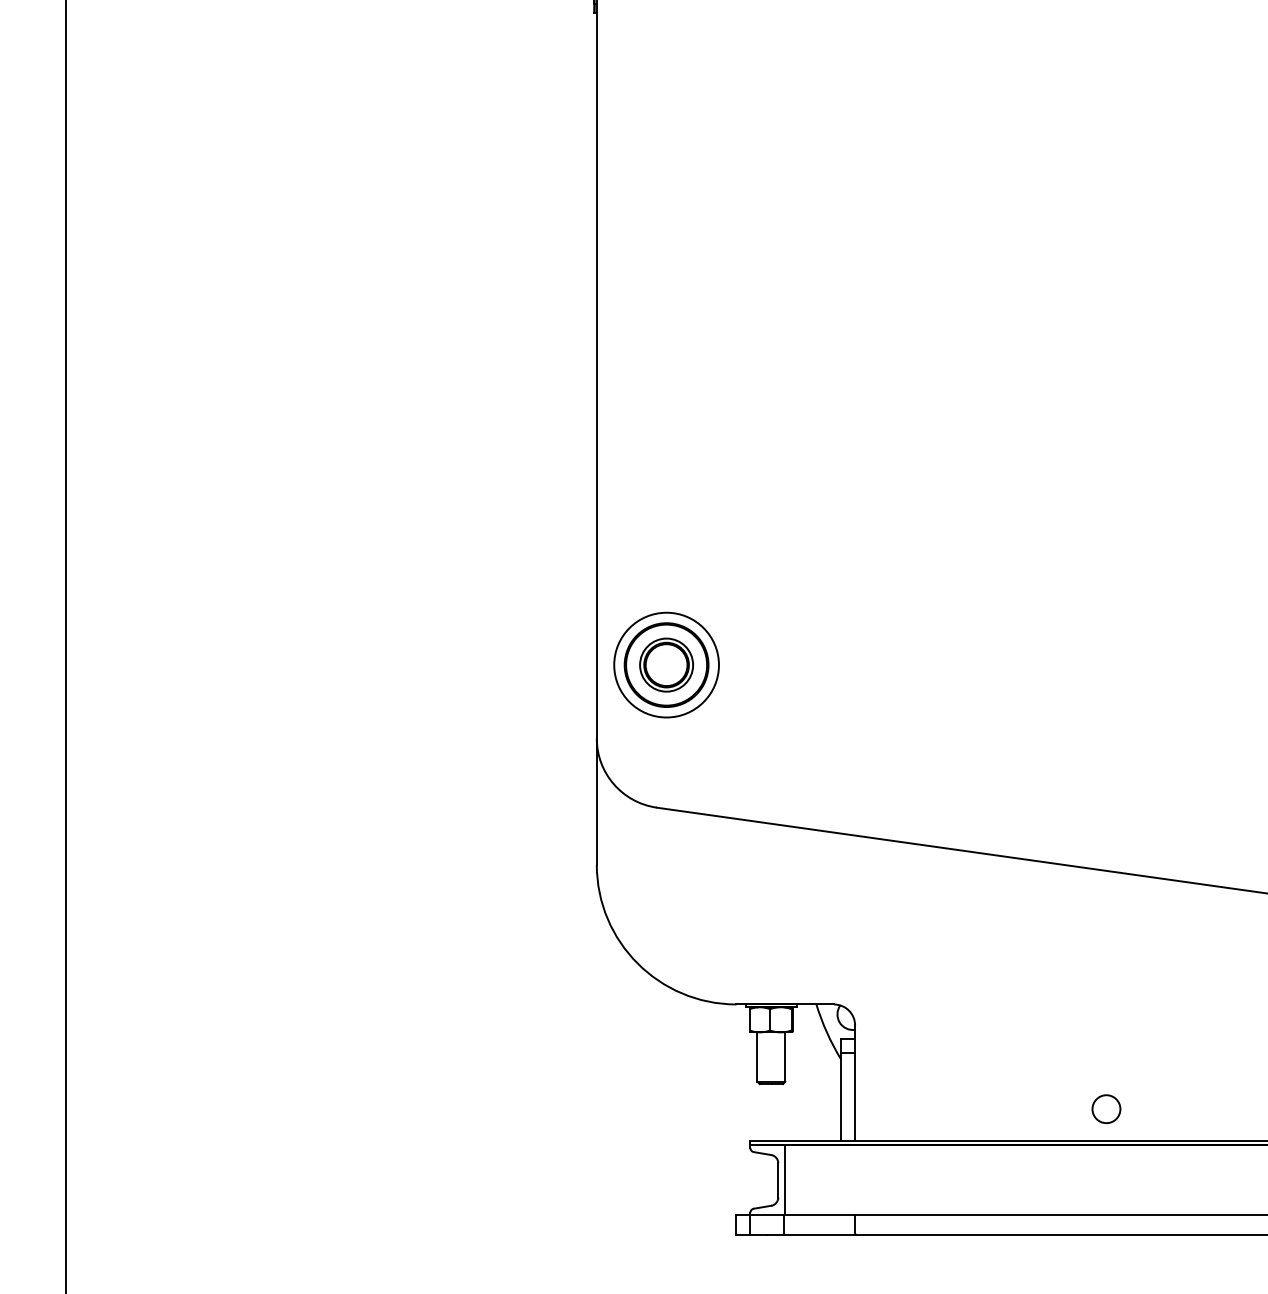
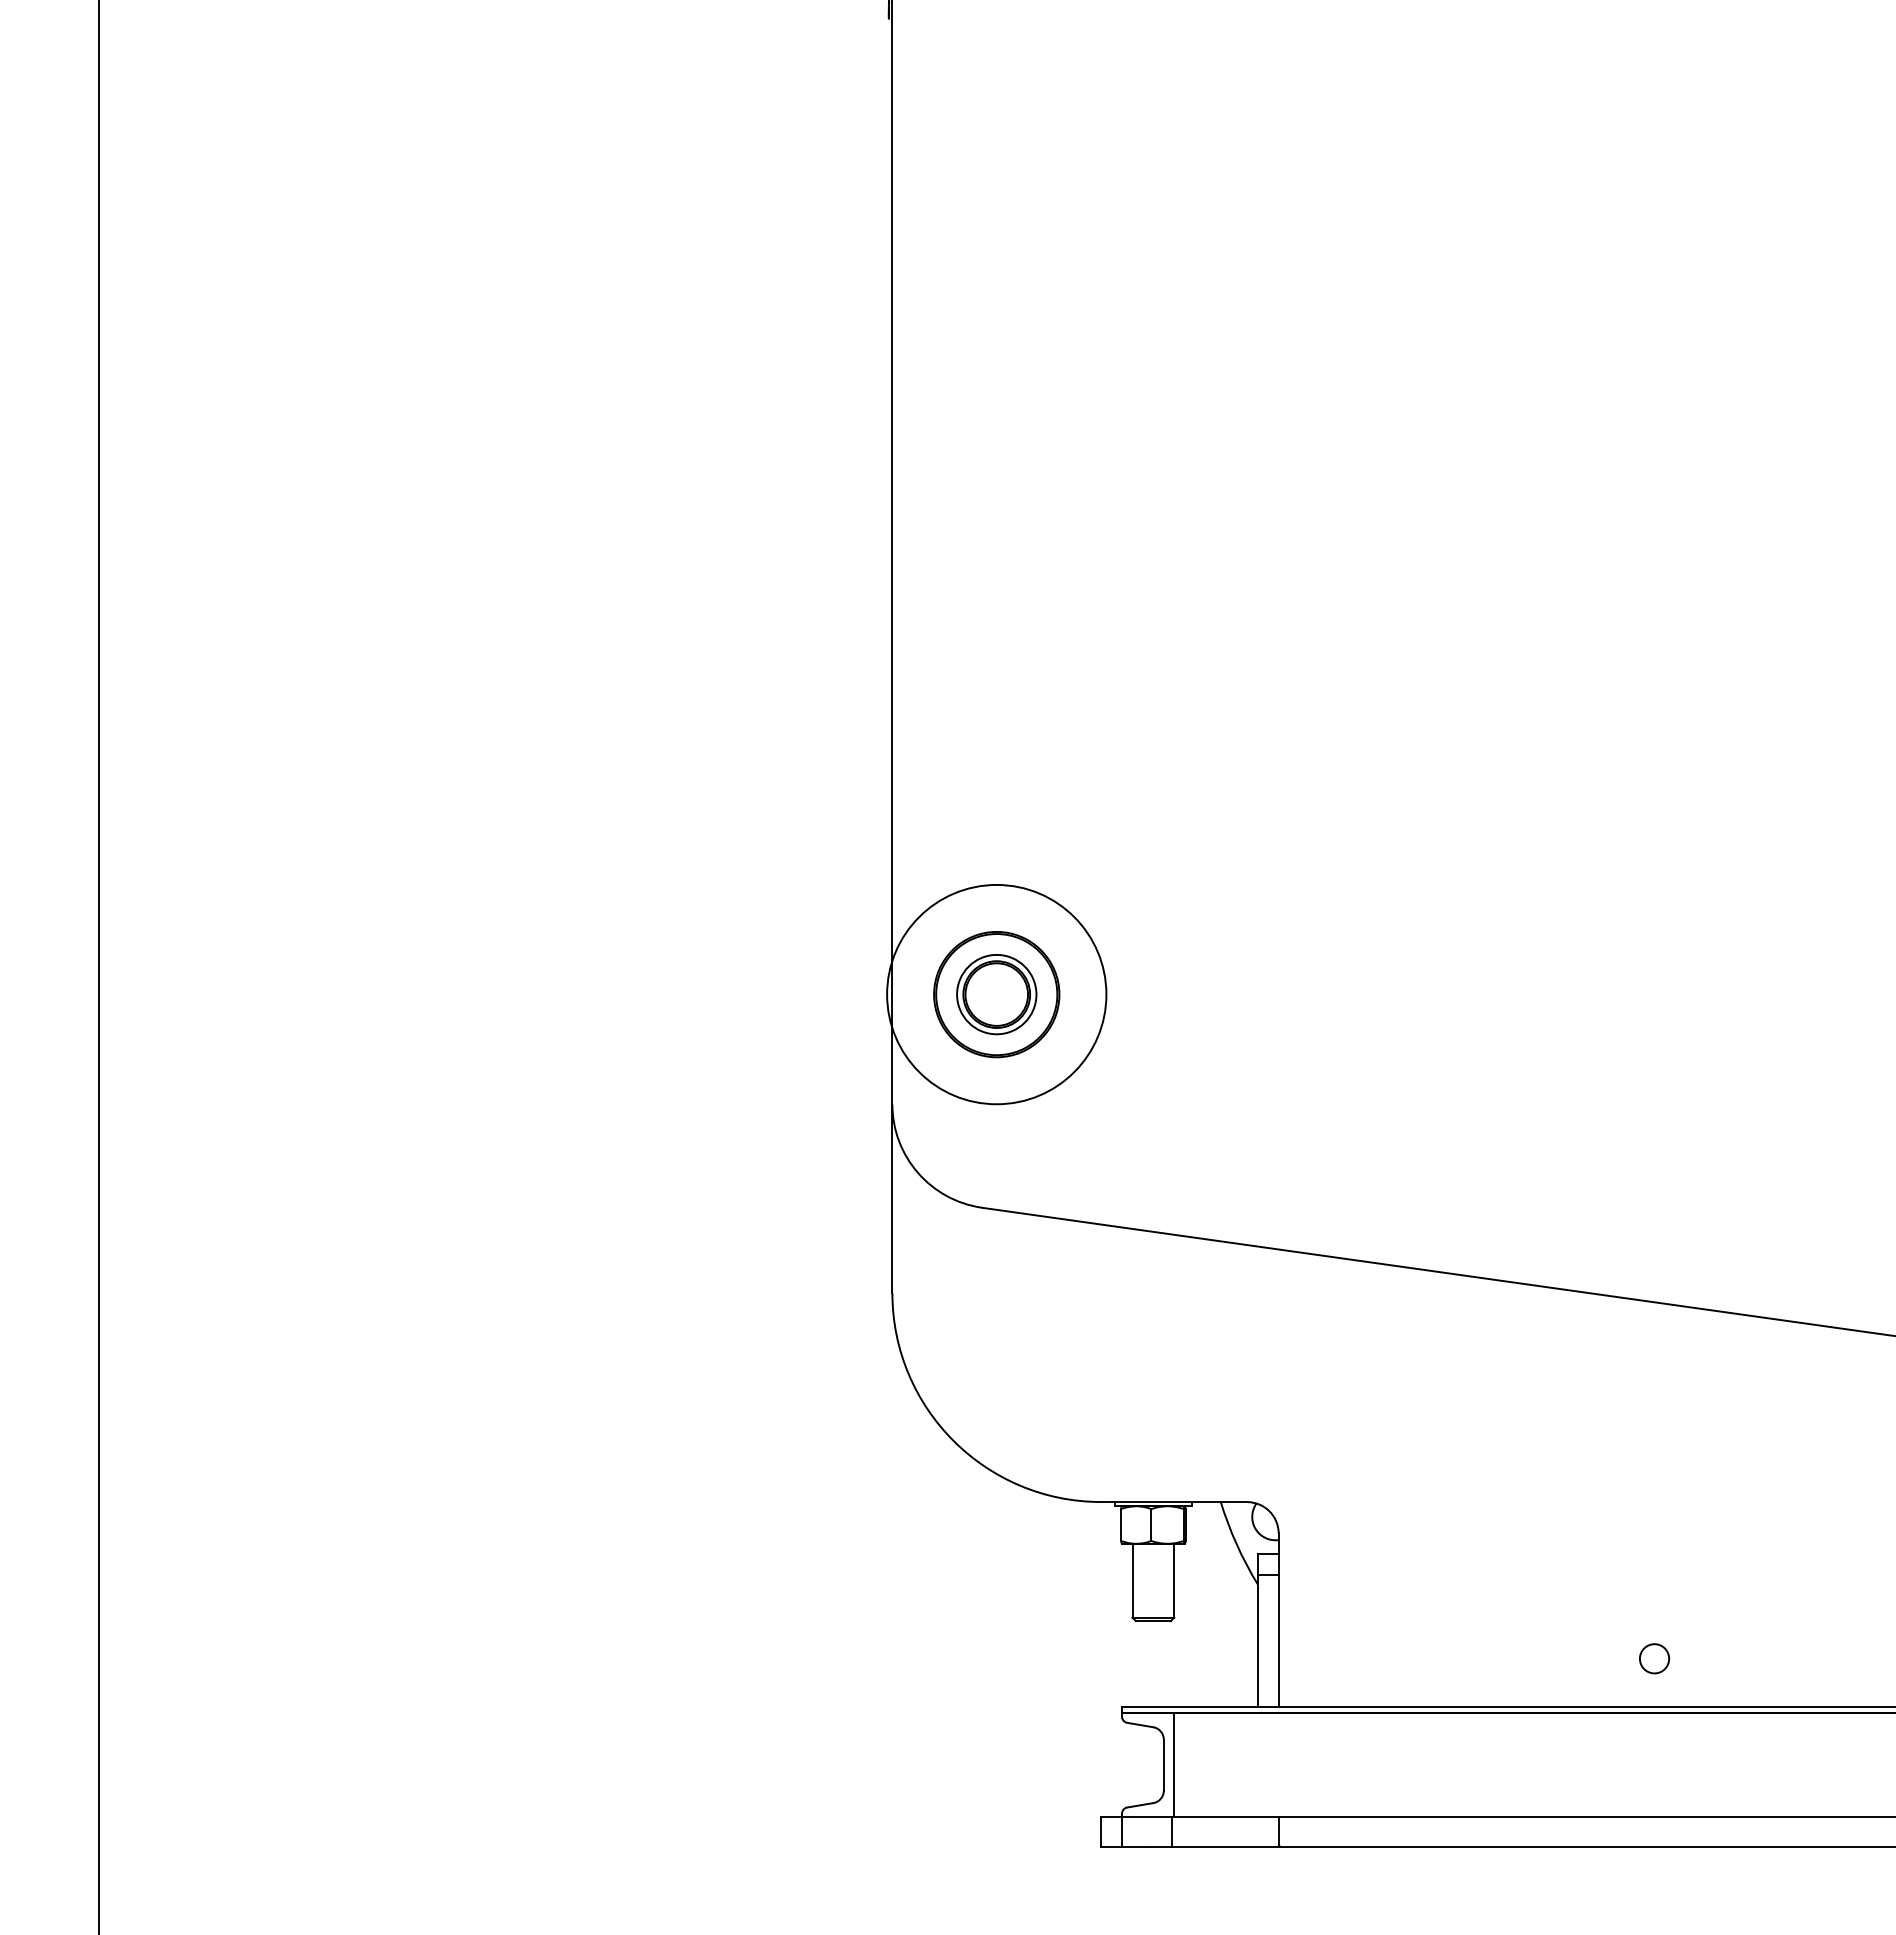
circle: (666, 664) -> (996, 993), size x1.4
circle: (1106, 1109) -> (1654, 1659), size x0.7

